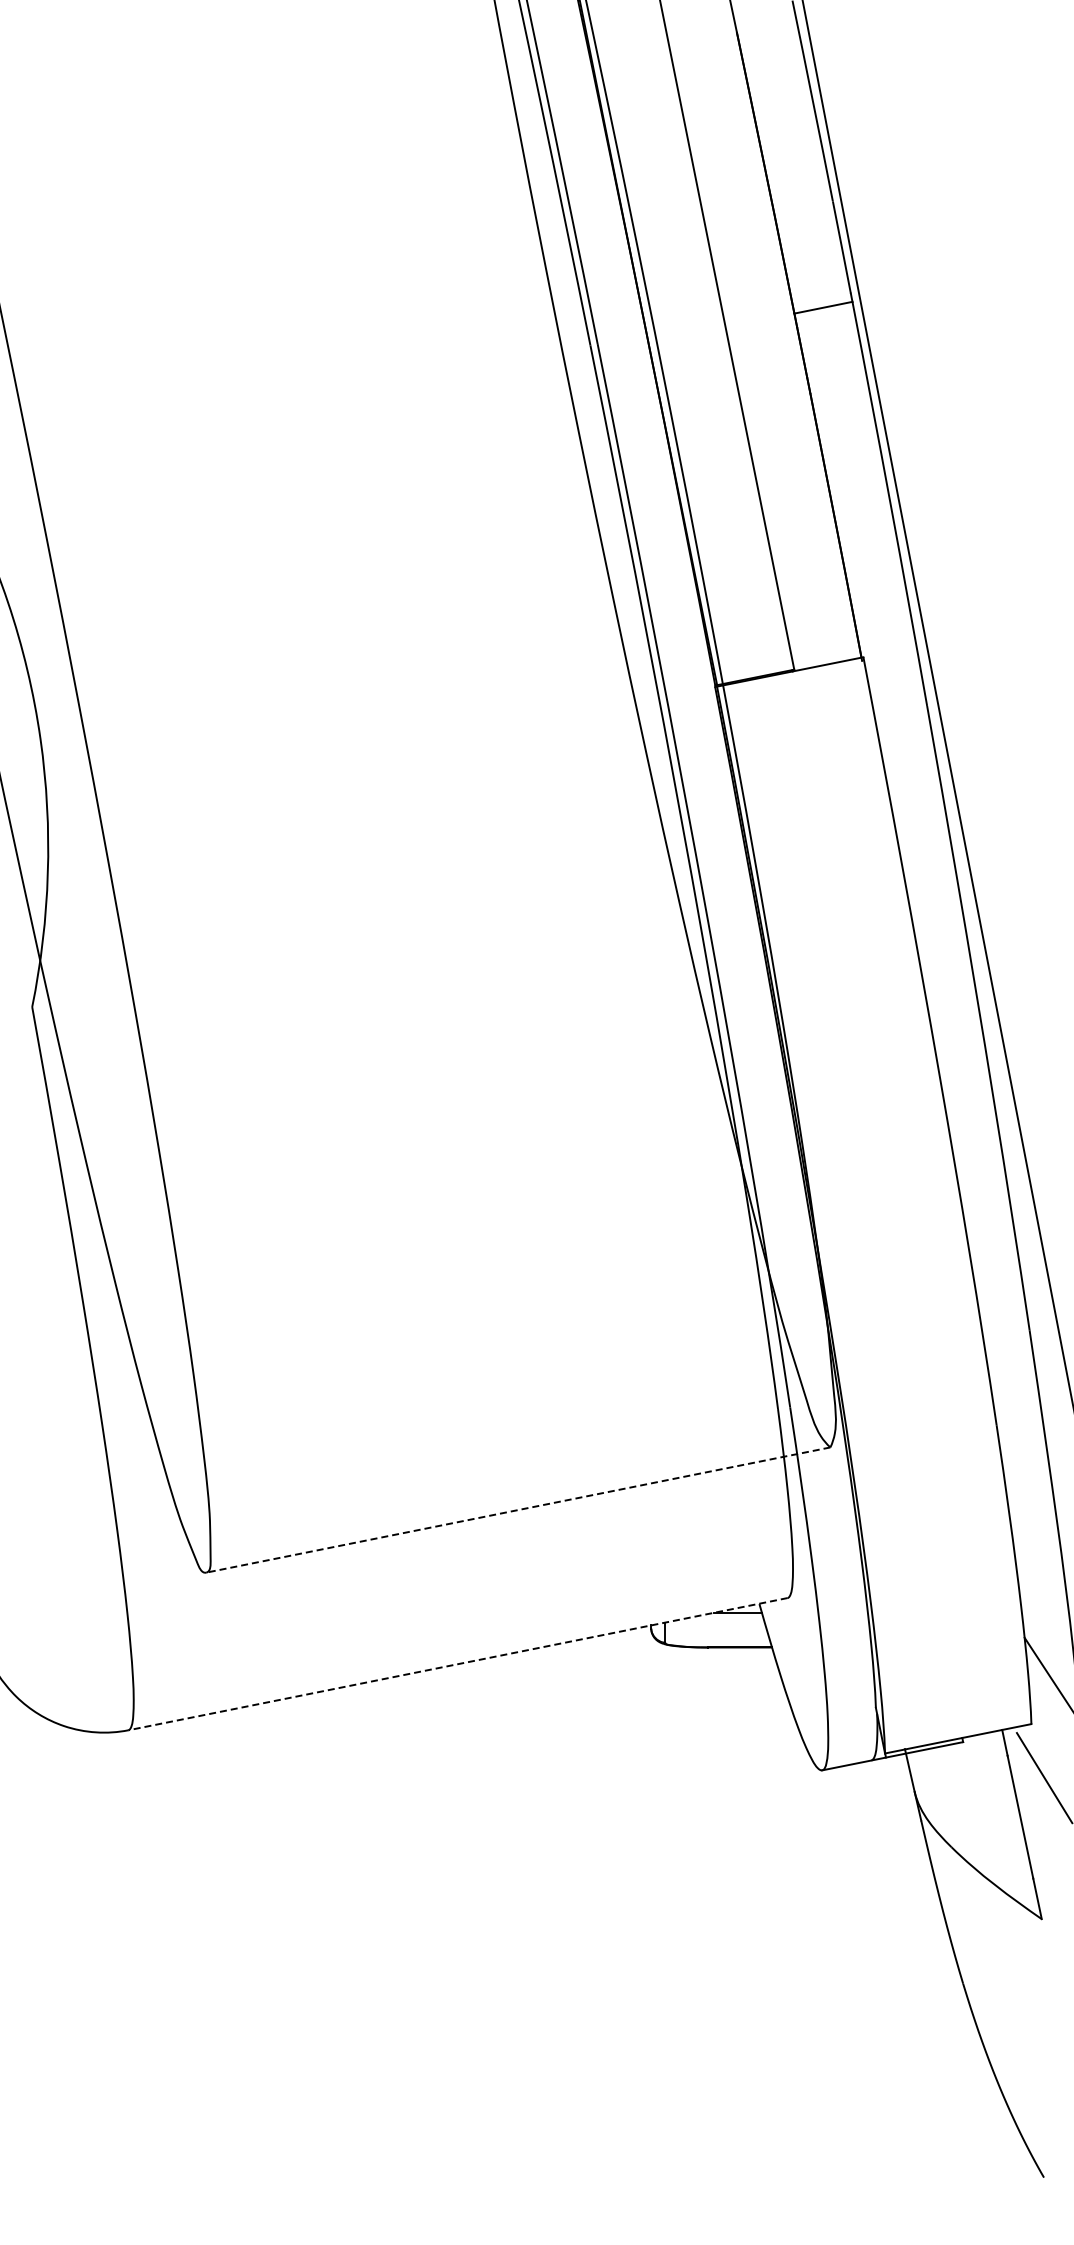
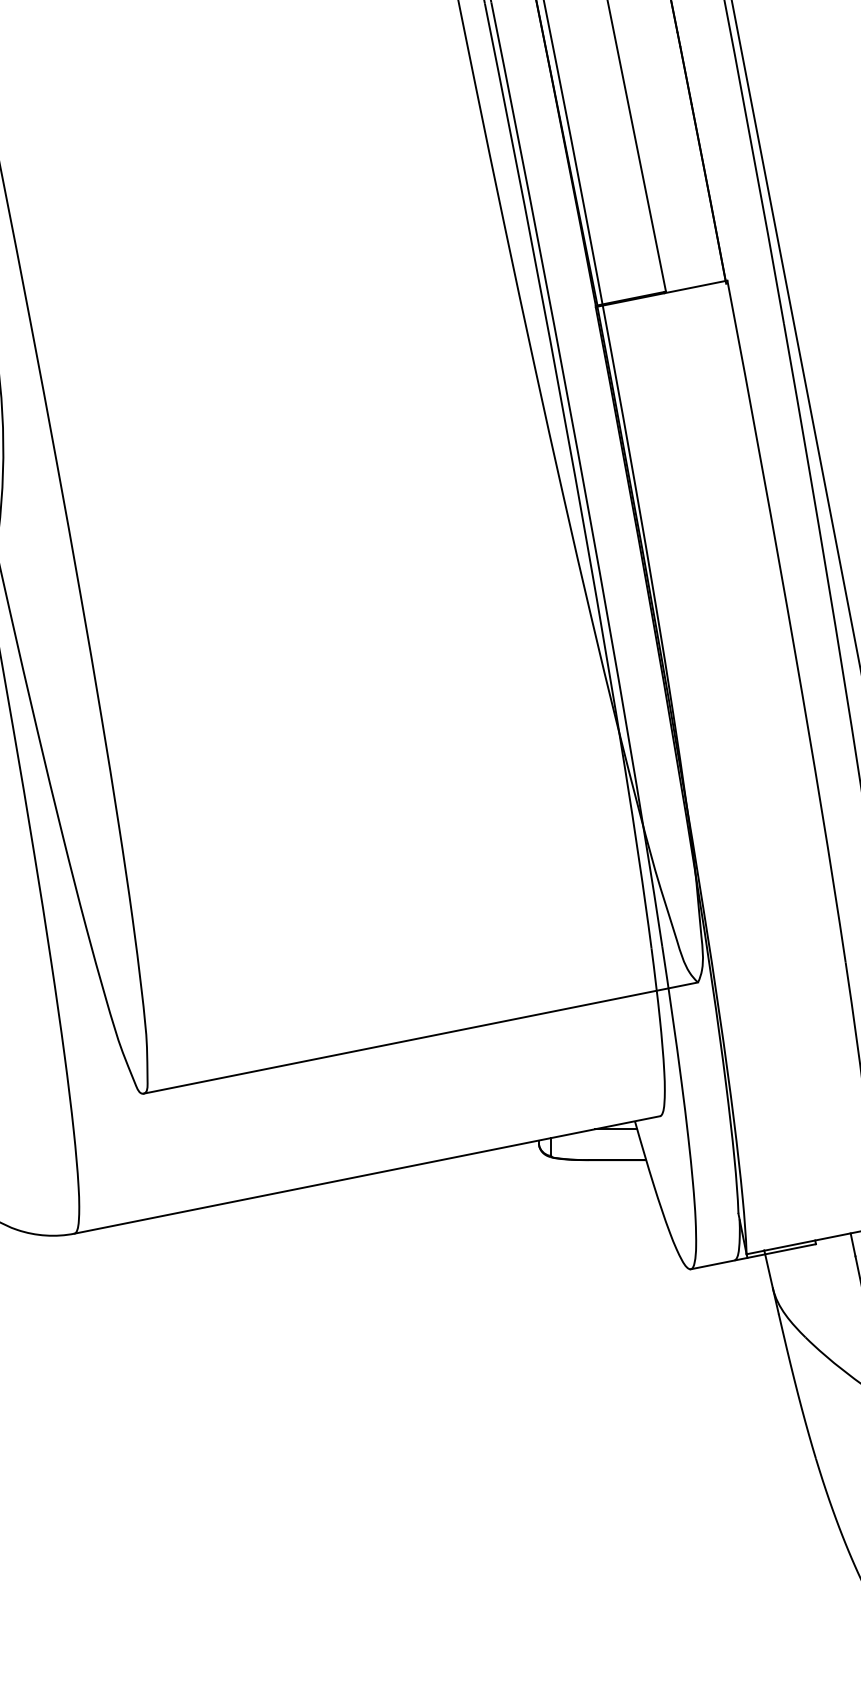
line: (517, 1510) -> (420, 1038), dashed -> solid
line: (457, 1664) -> (366, 1175), dashed -> solid

